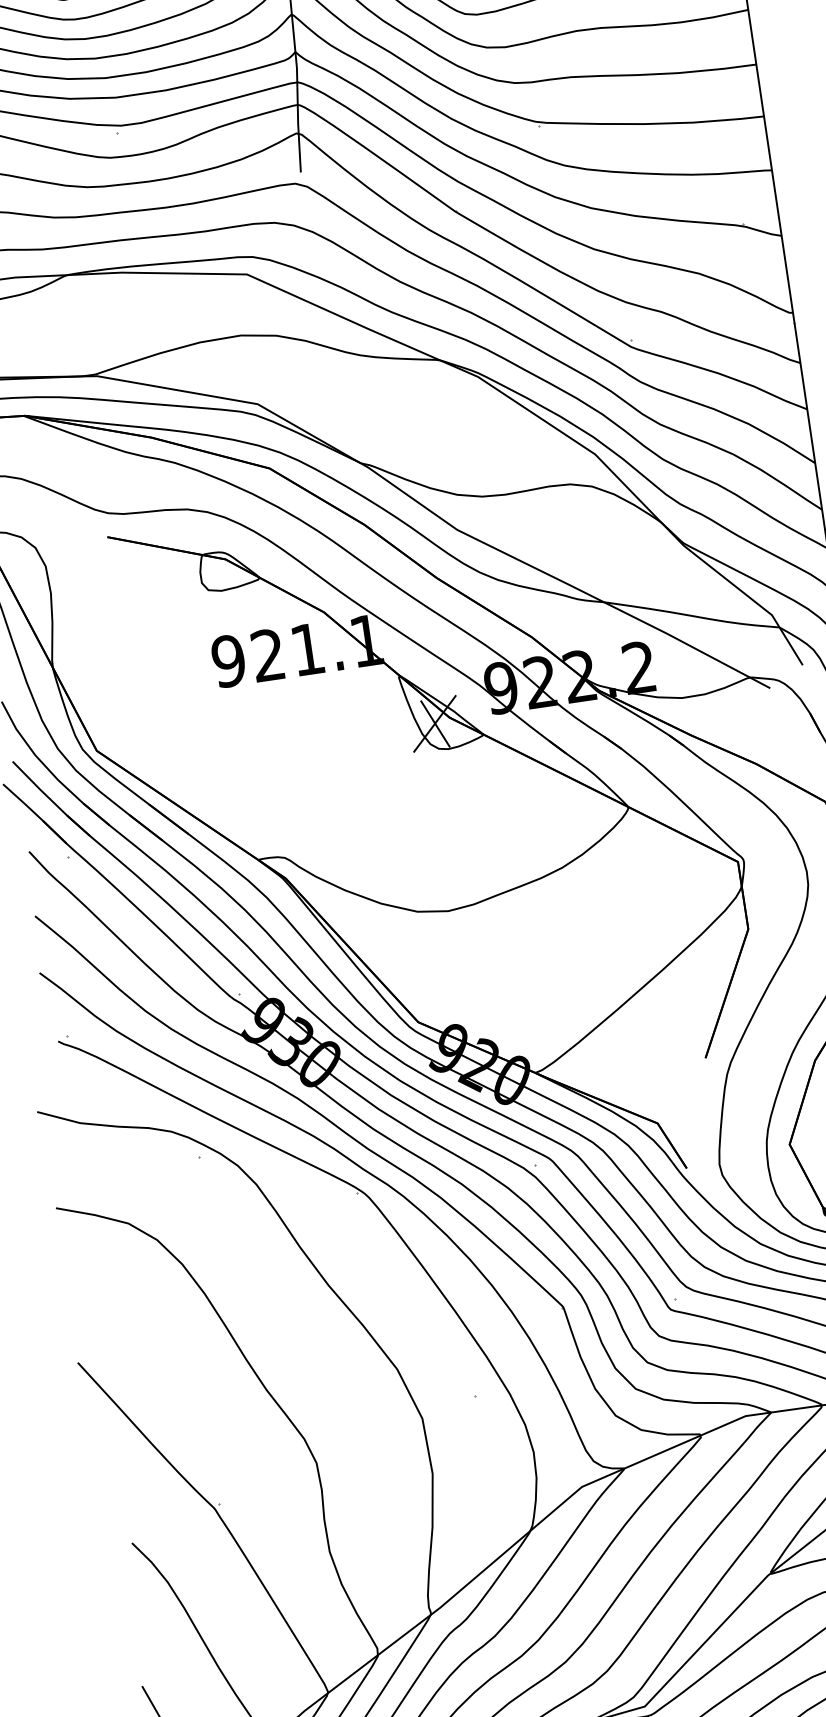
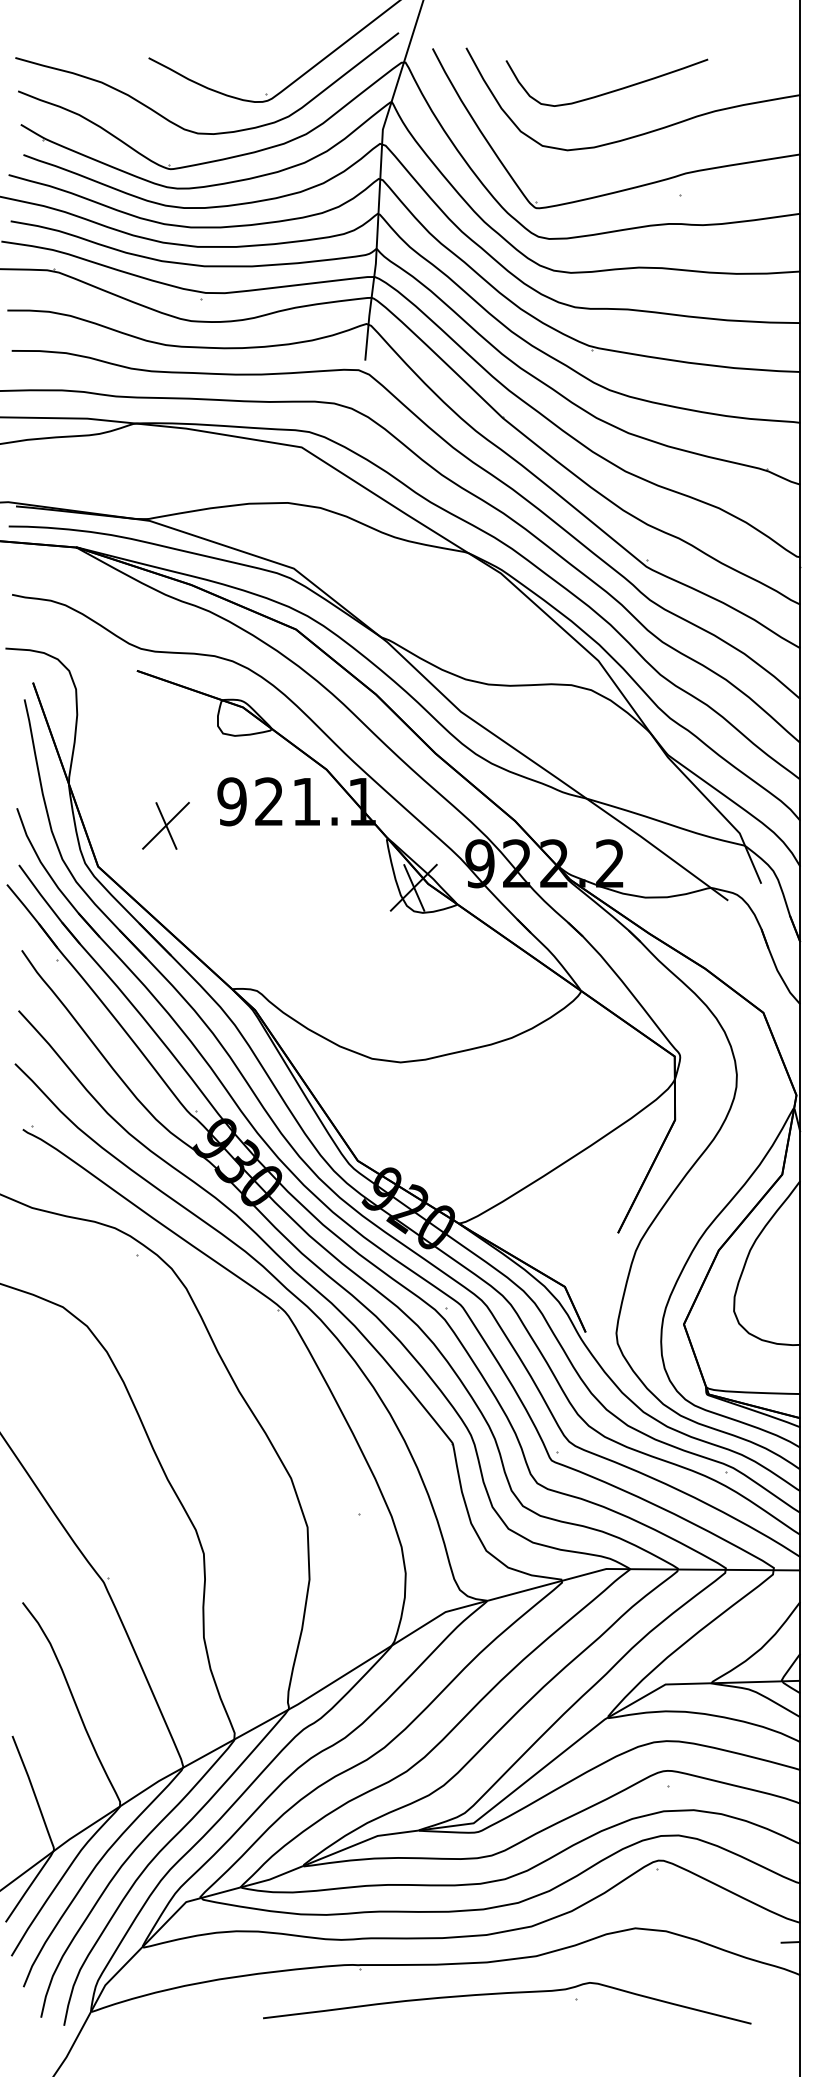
part: (161, 696) -> (165, 825), added

